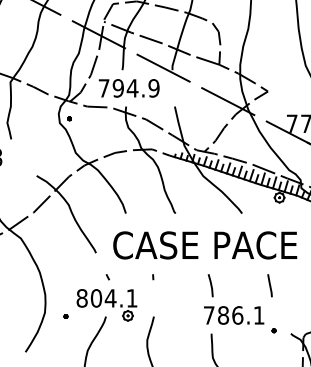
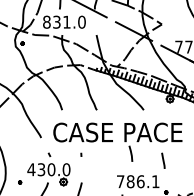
text: (128, 88) -> (64, 22), 794.9 -> 831.0
line: (210, 285) -> (130, 153), moved
text: (106, 298) -> (48, 169), 804.1 -> 430.0

